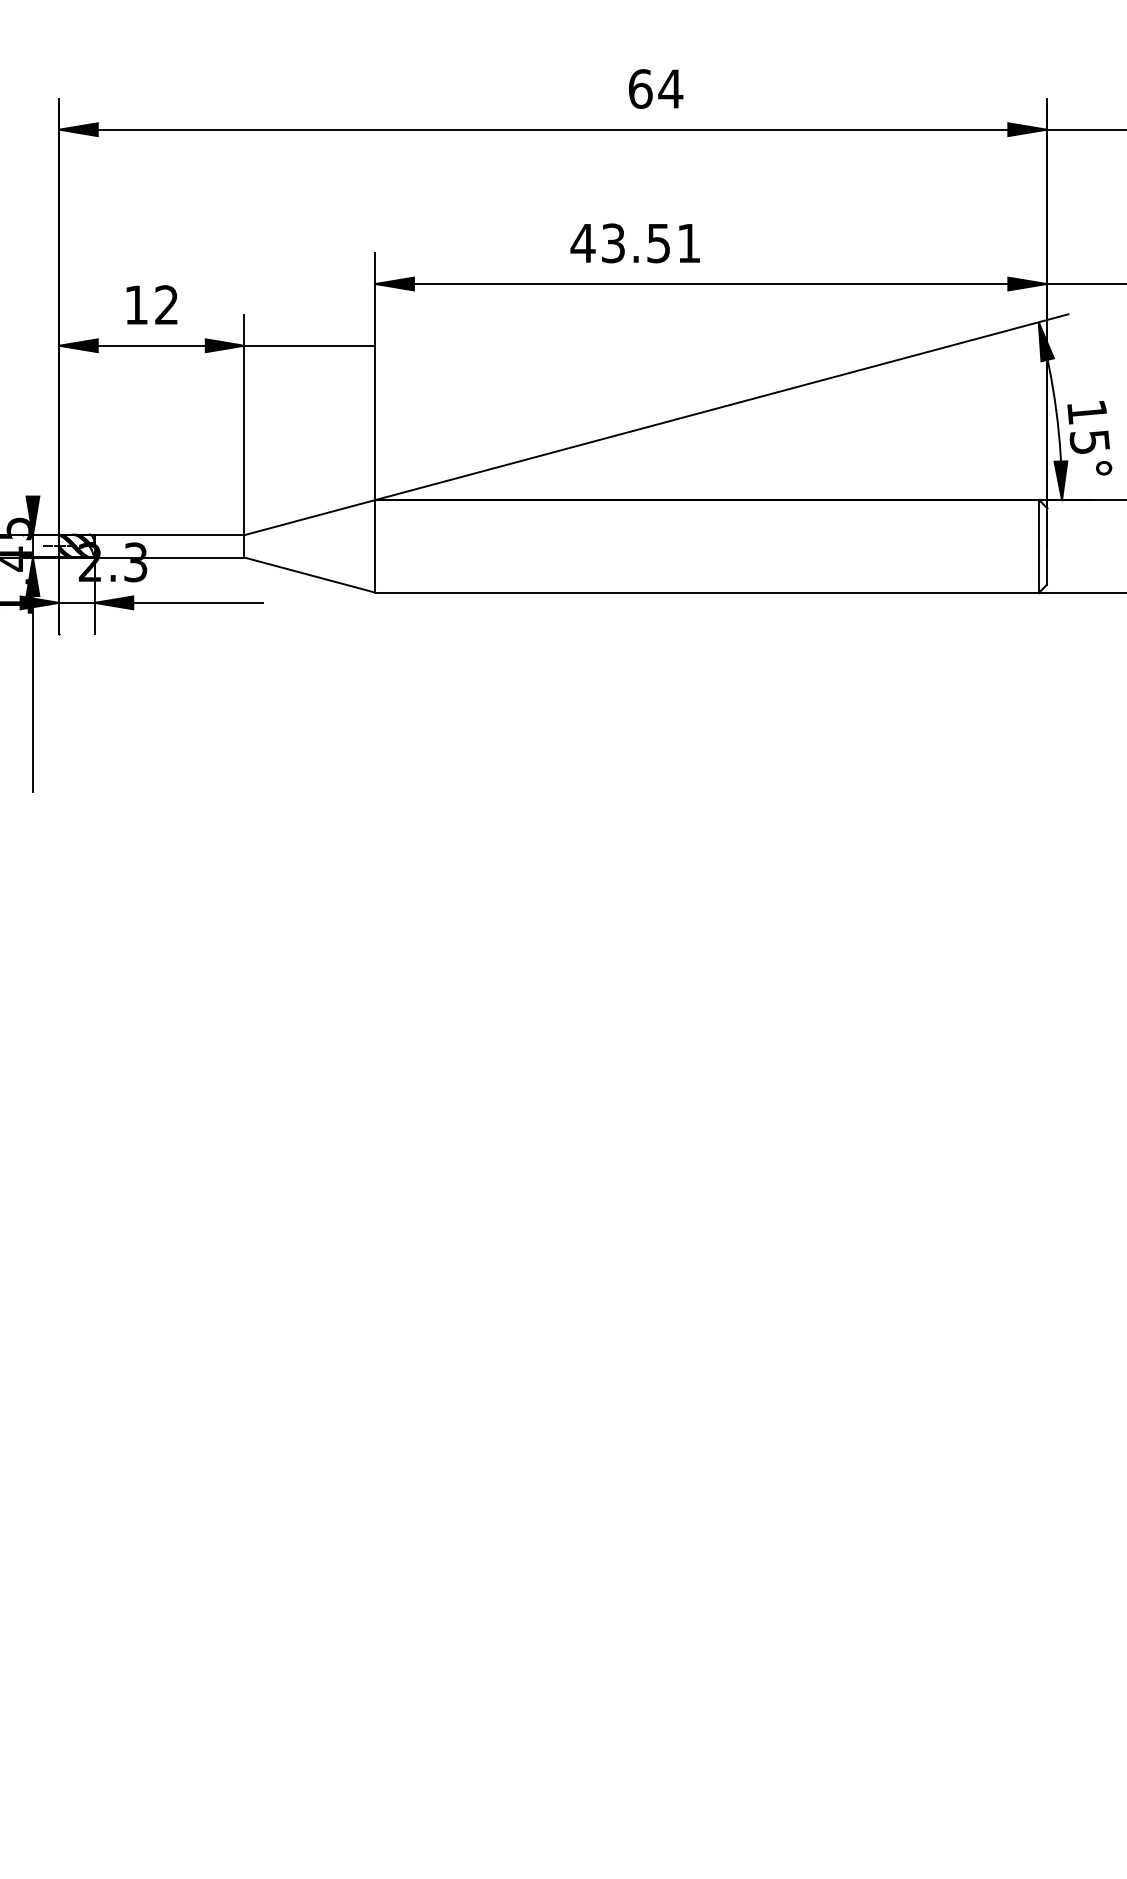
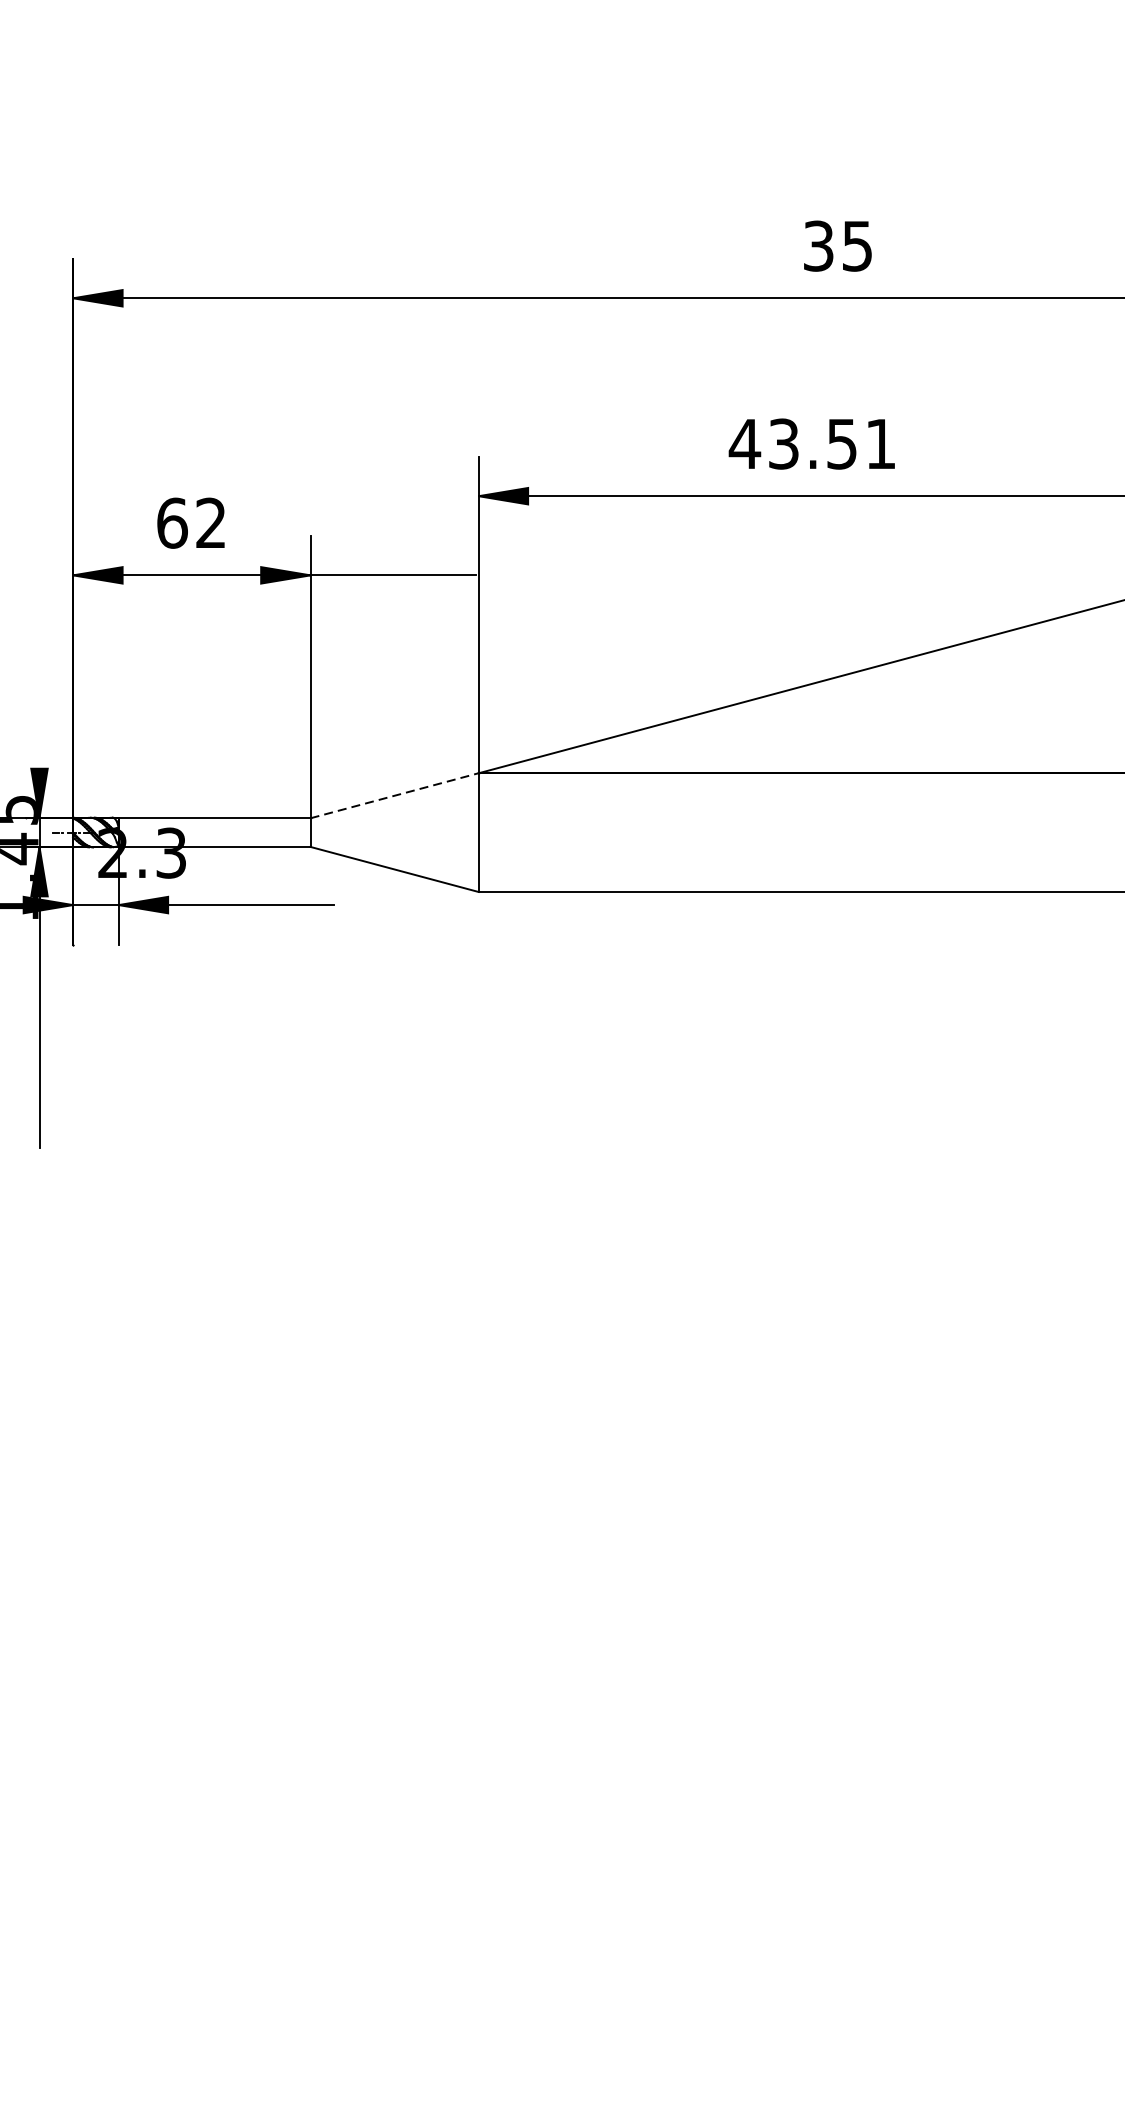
text: (655, 88) -> (837, 245), 64 -> 35
text: (136, 305) -> (172, 523), 12 -> 62
line: (309, 517) -> (394, 795), solid -> dashed

